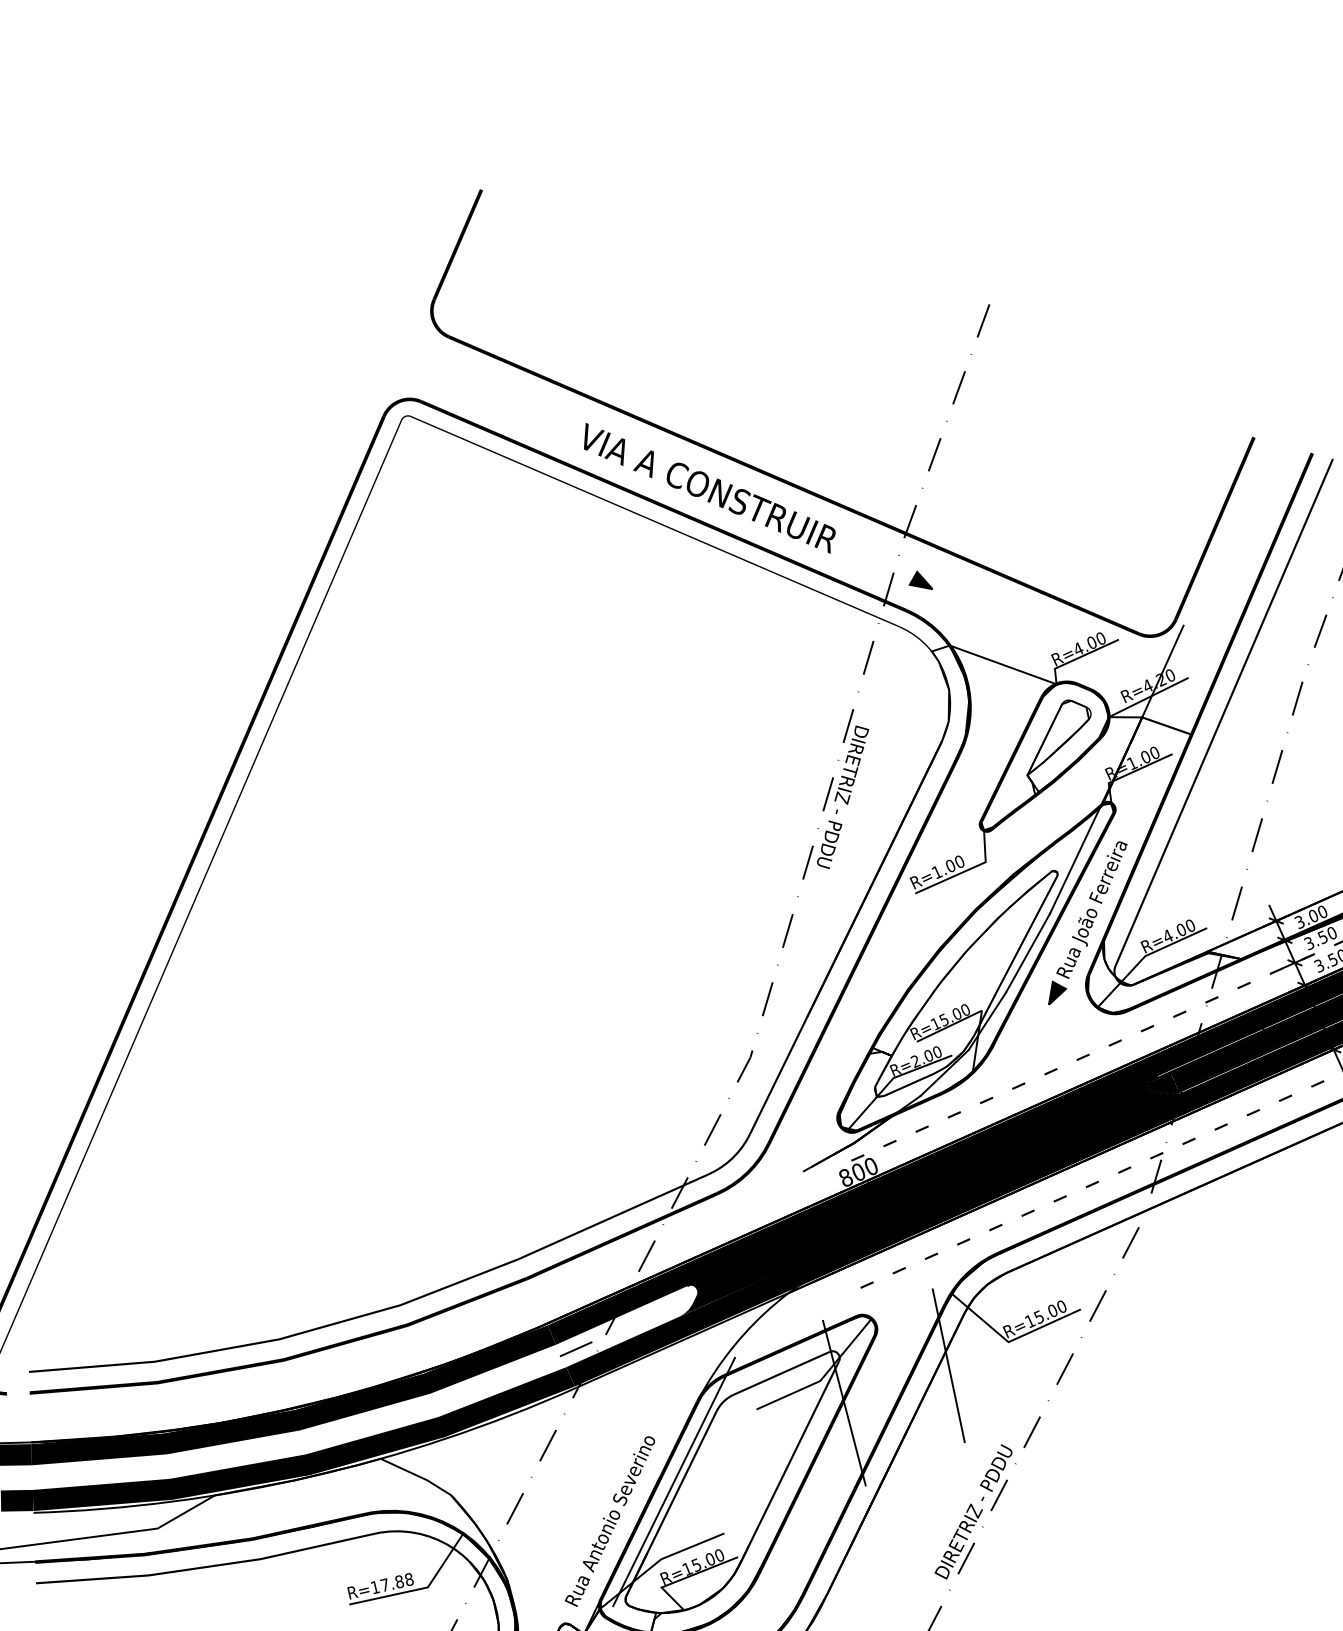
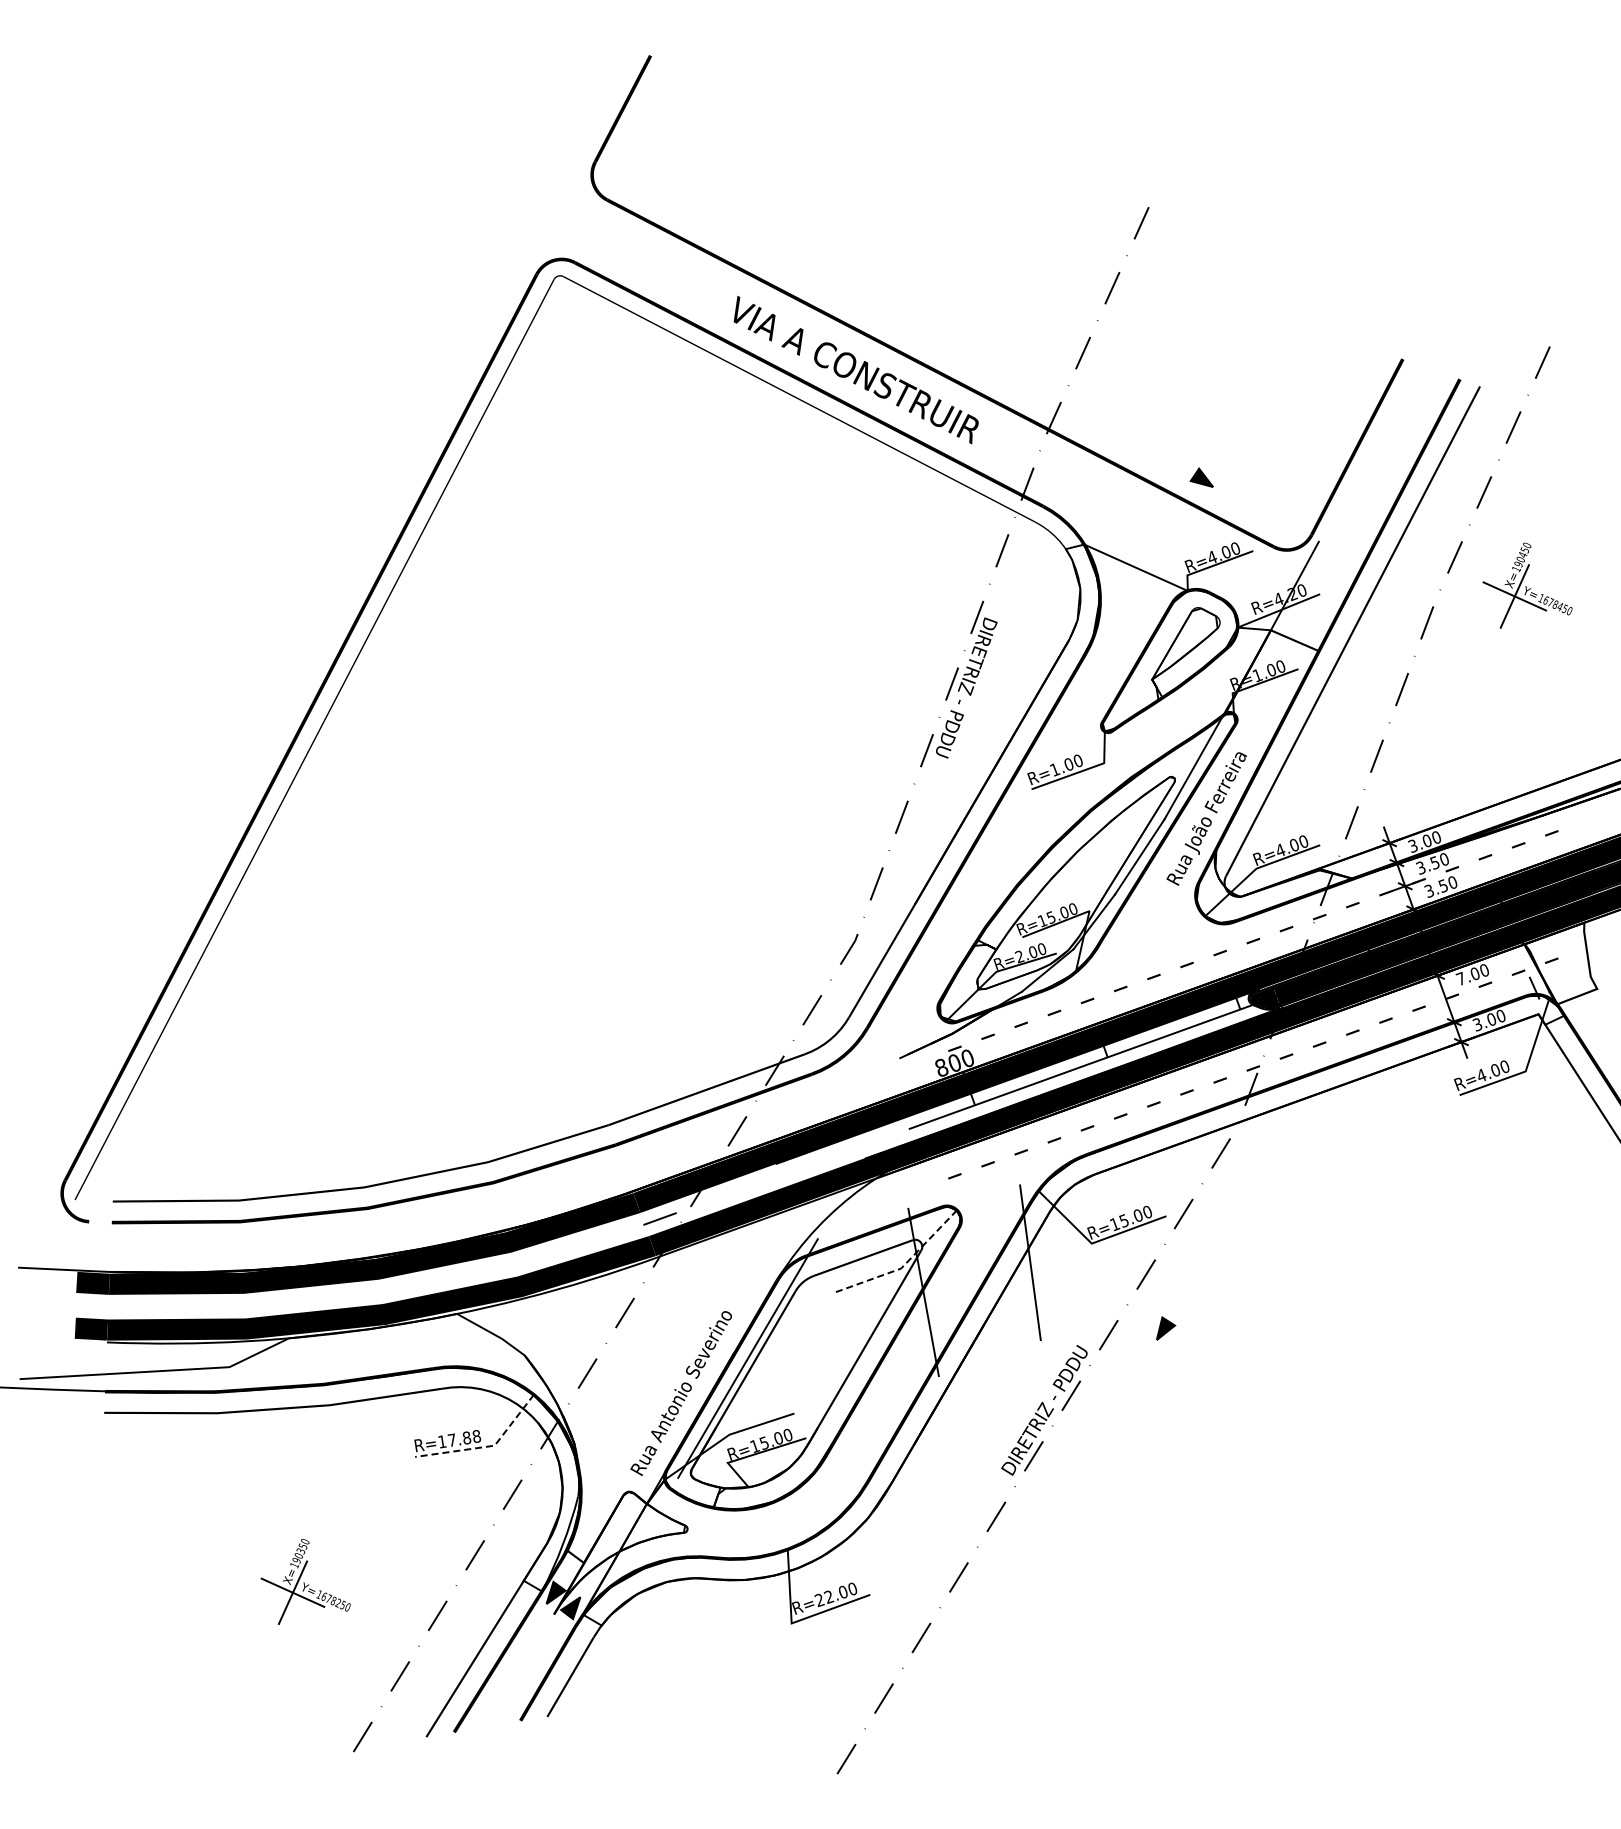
part: (920, 580) -> (1201, 477), moved
part: (1057, 992) -> (1166, 1328), moved
fill: (927, 1197) -> (1021, 1093), removed
line: (823, 1377) -> (904, 1265), solid -> dashed
line: (419, 1588) -> (486, 1446), solid -> dashed

